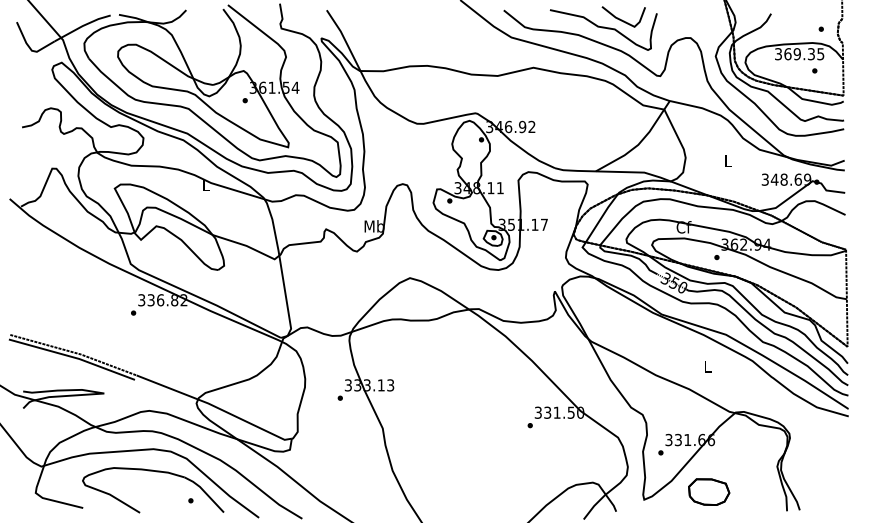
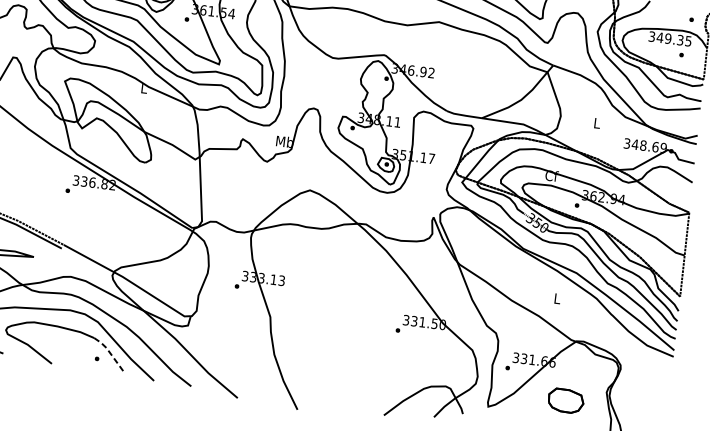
text: (787, 54) -> (659, 37), 369.35 -> 349.35
part: (709, 491) -> (566, 400), moved
line: (205, 492) -> (110, 353), solid -> dashed

